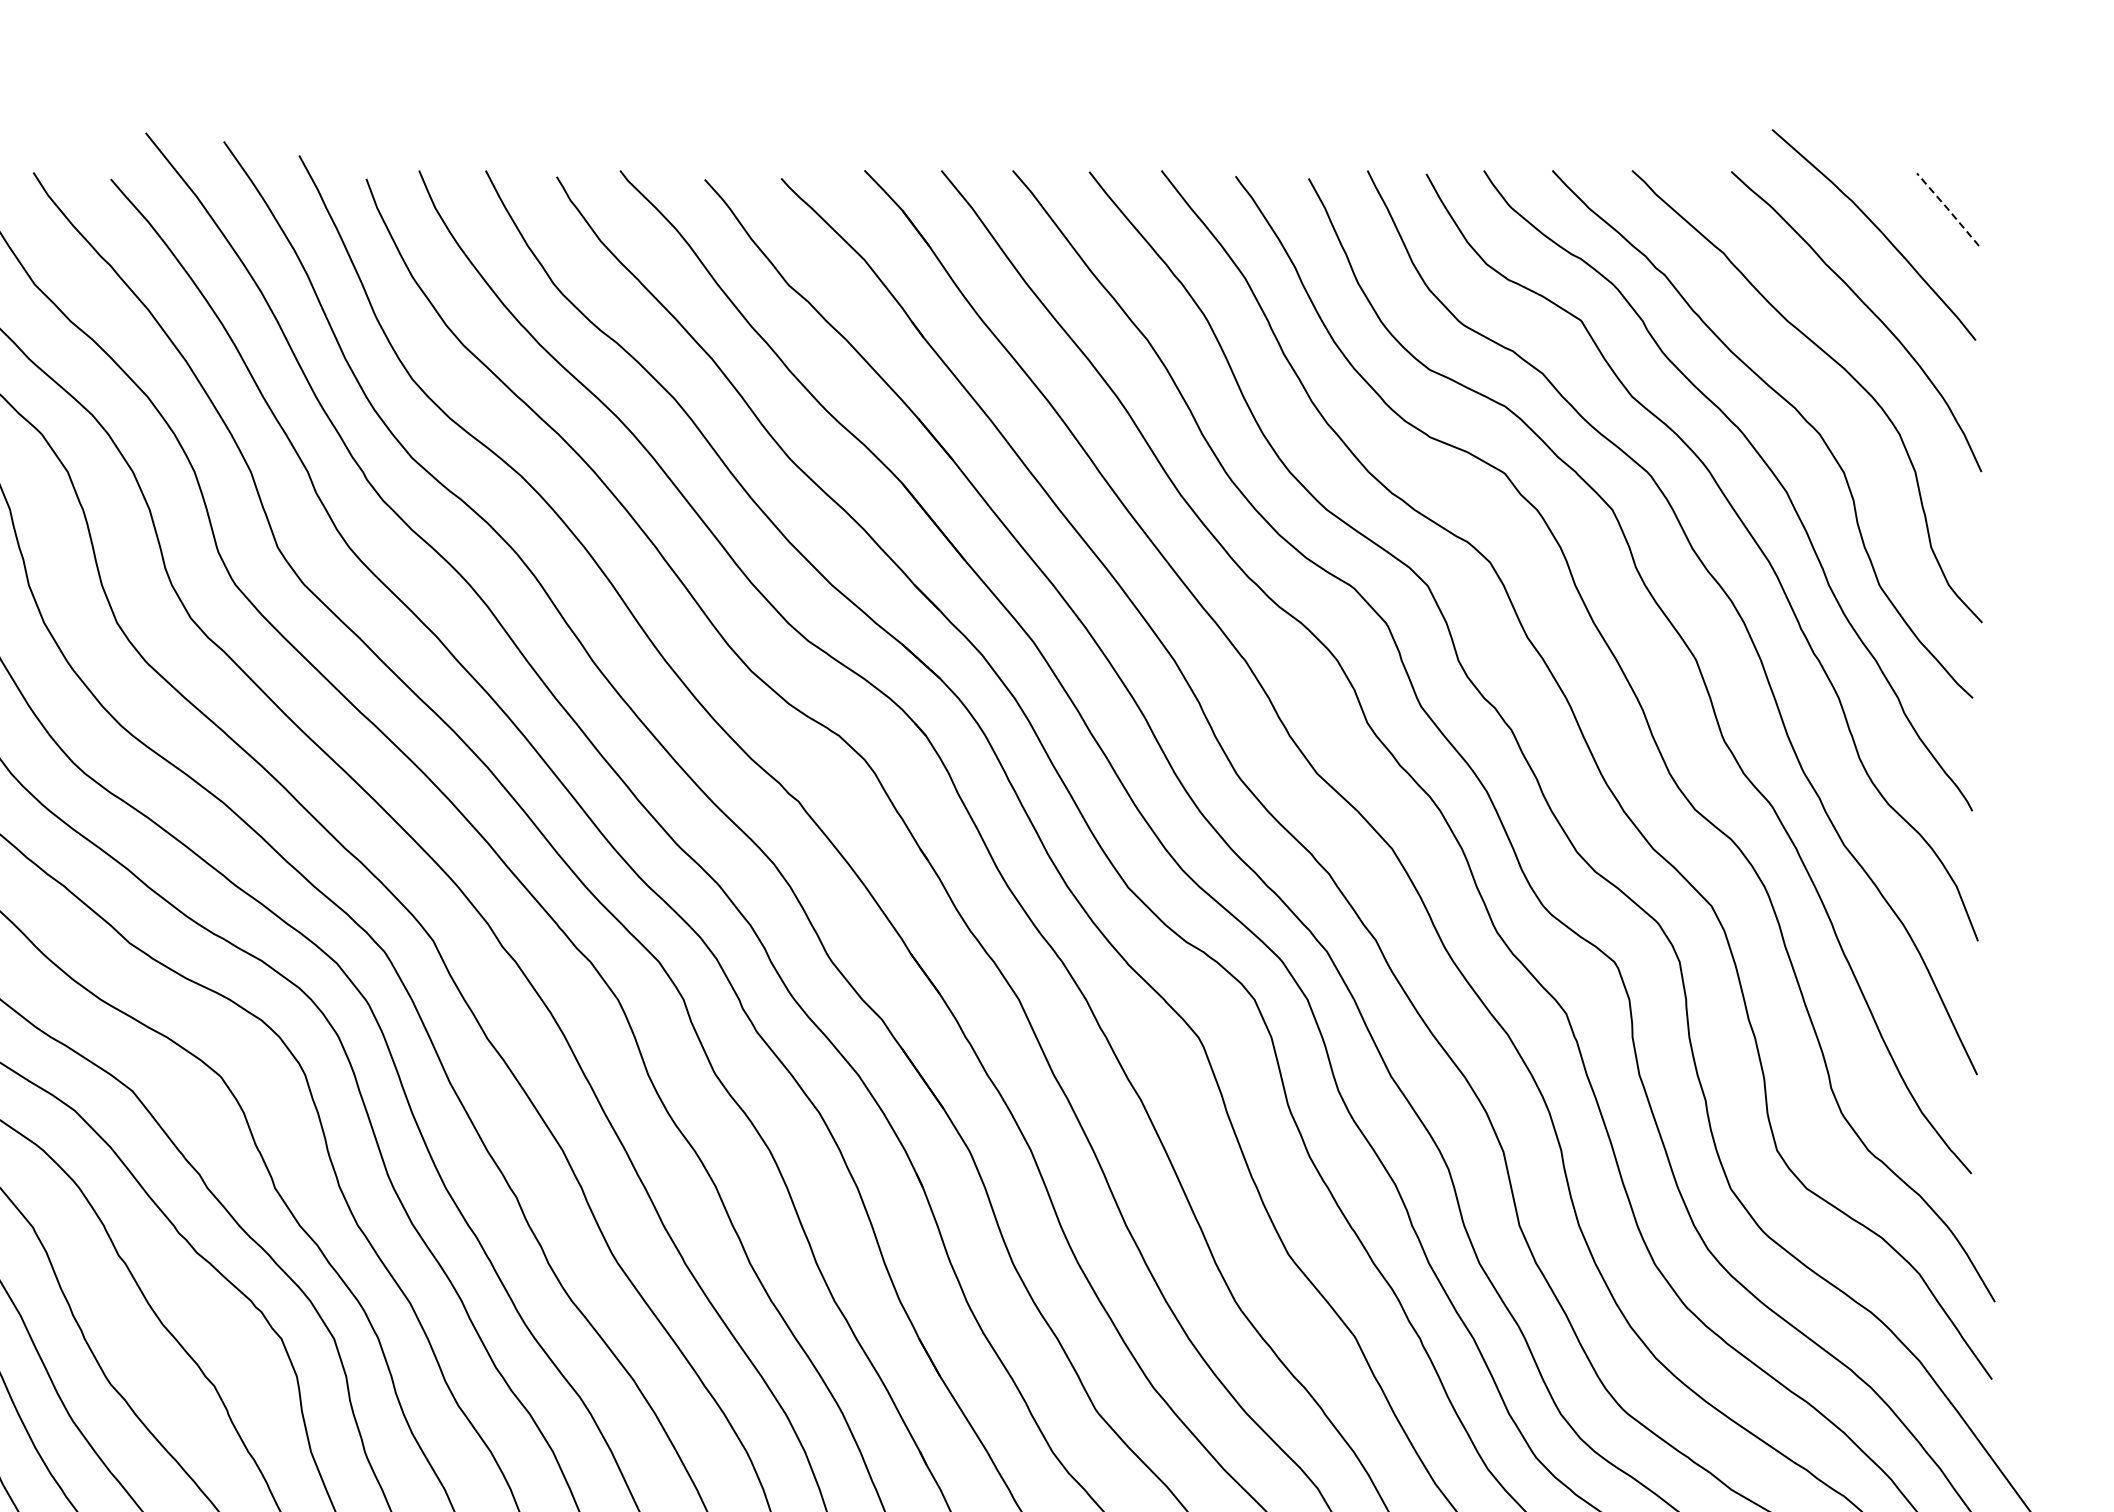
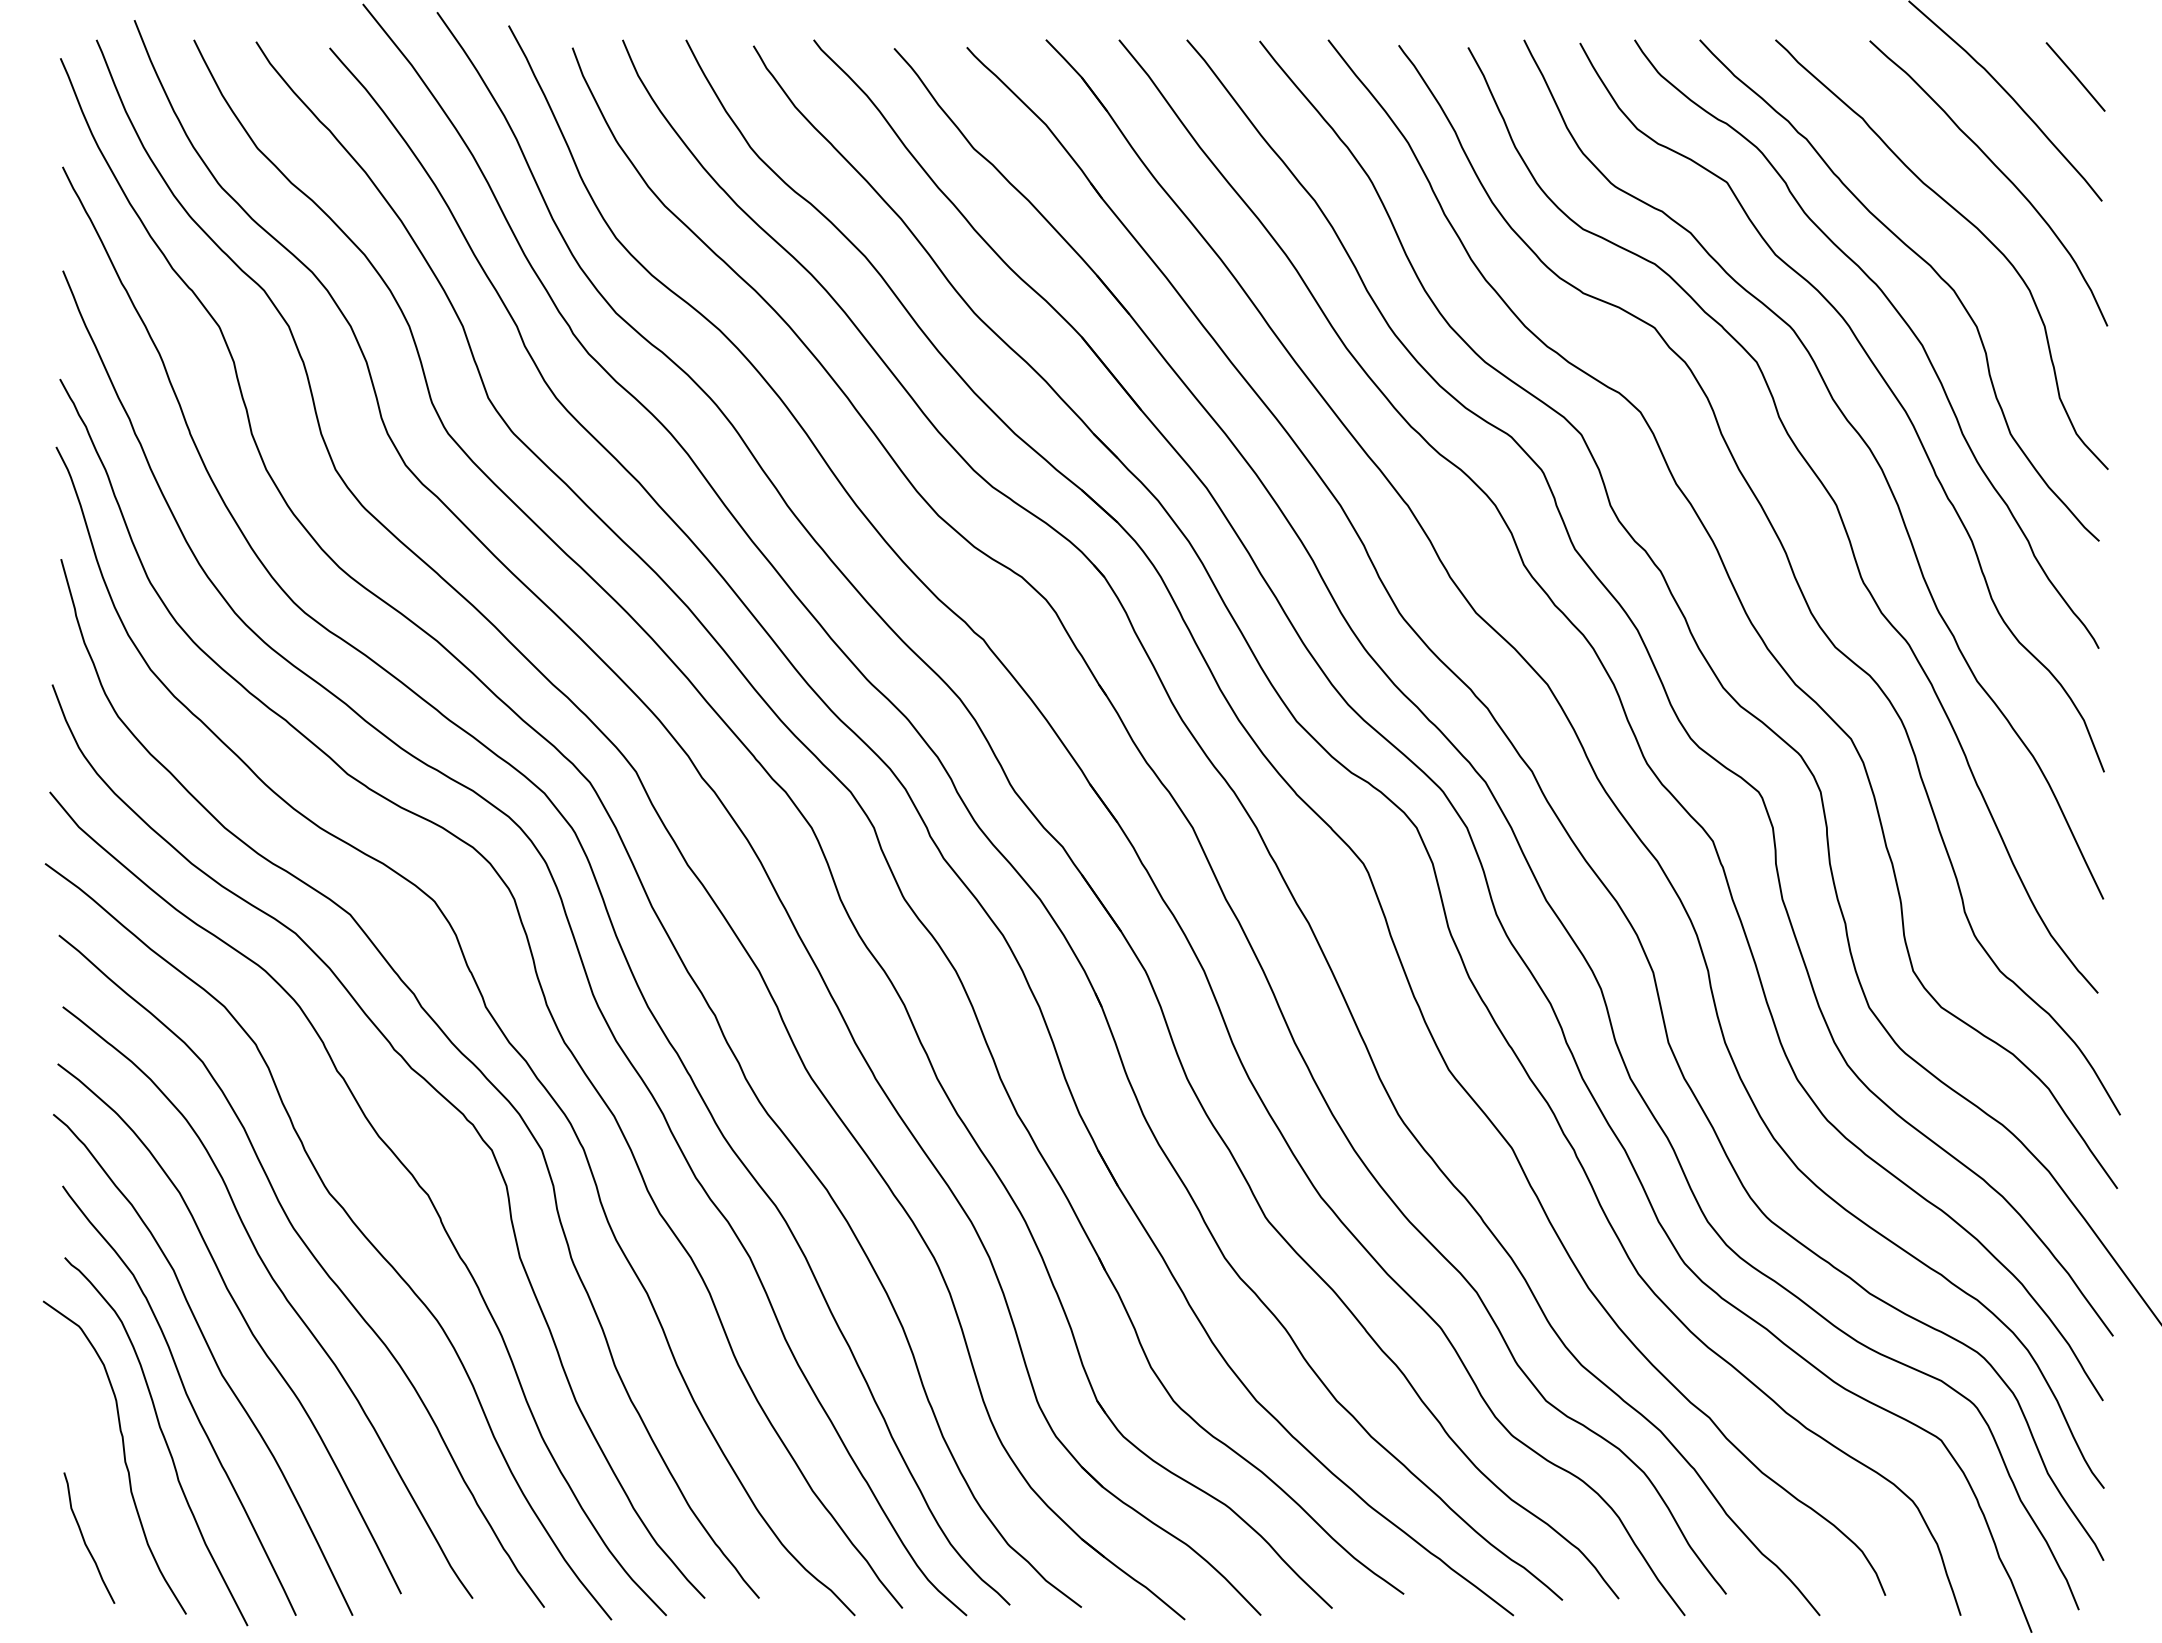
line: (1947, 209) -> (2075, 76), dashed -> solid

